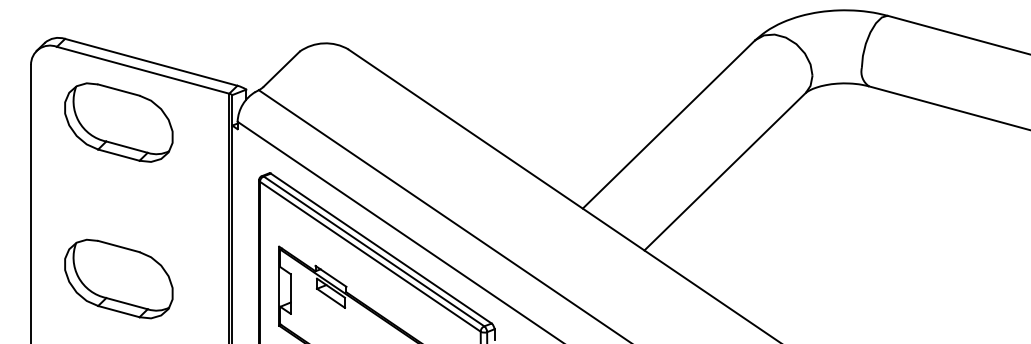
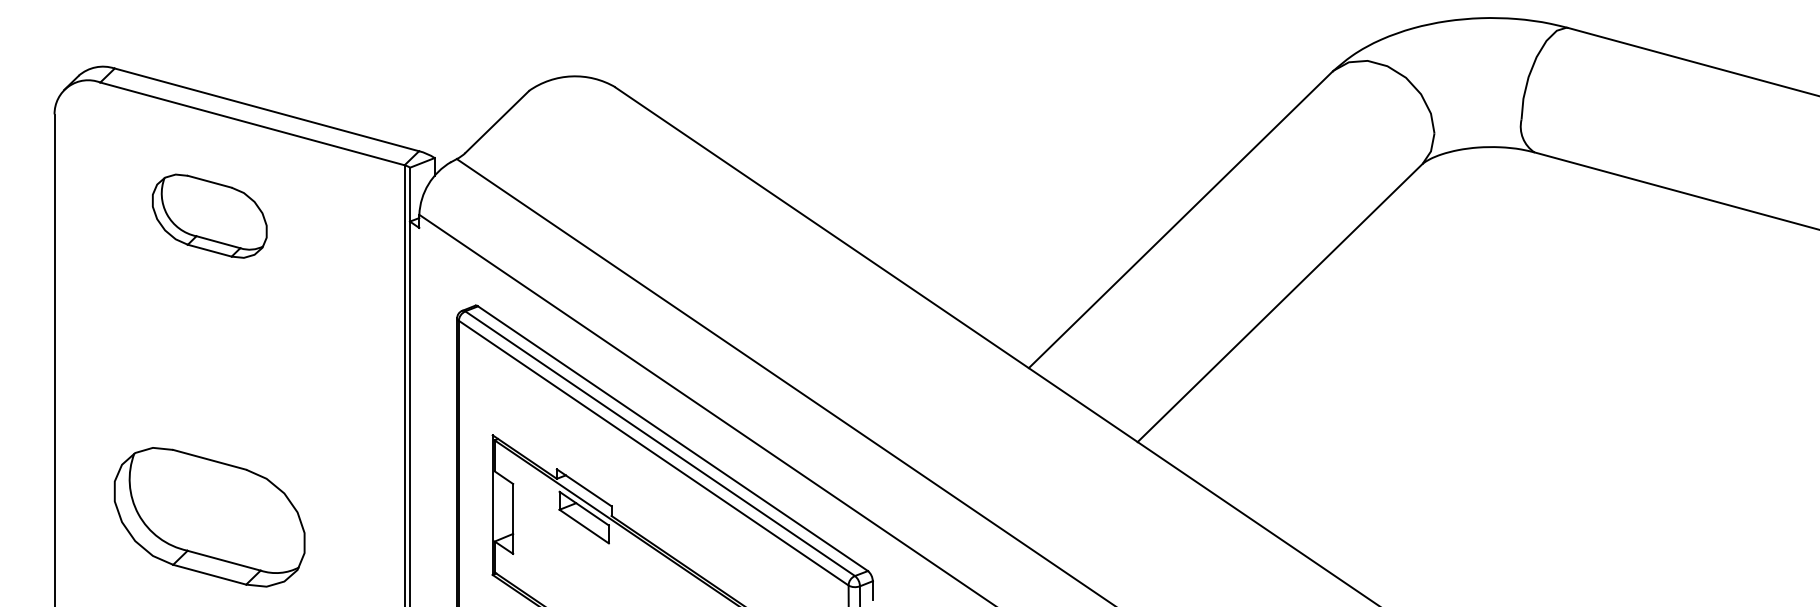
part: (118, 122) -> (209, 216), size x0.6
part: (118, 278) -> (209, 516), moved

